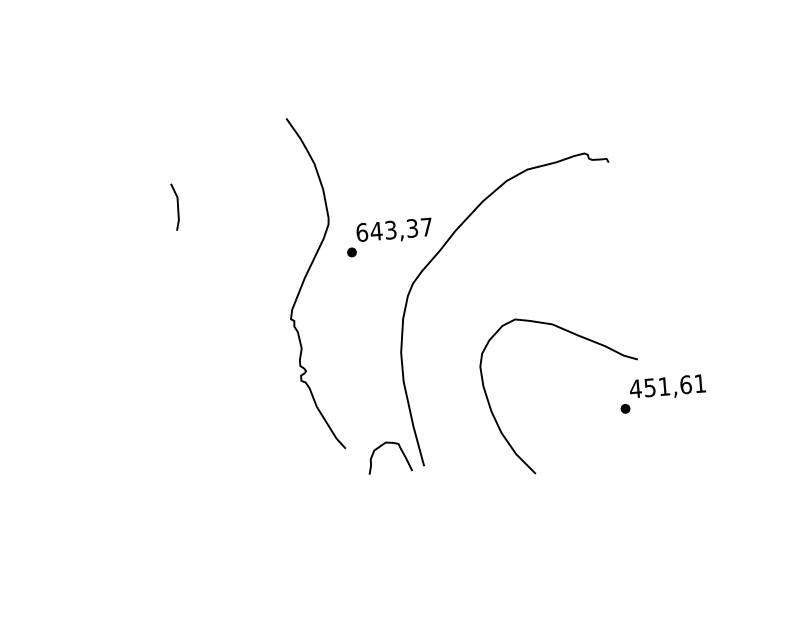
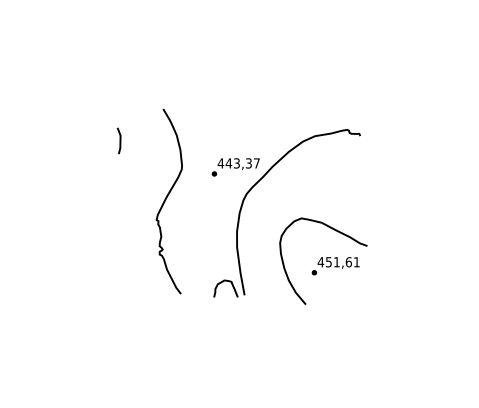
text: (361, 232) -> (220, 163), 643,37 -> 443,37
curve: (305, 280) -> (166, 199), moved
text: (662, 394) -> (335, 266), moved

